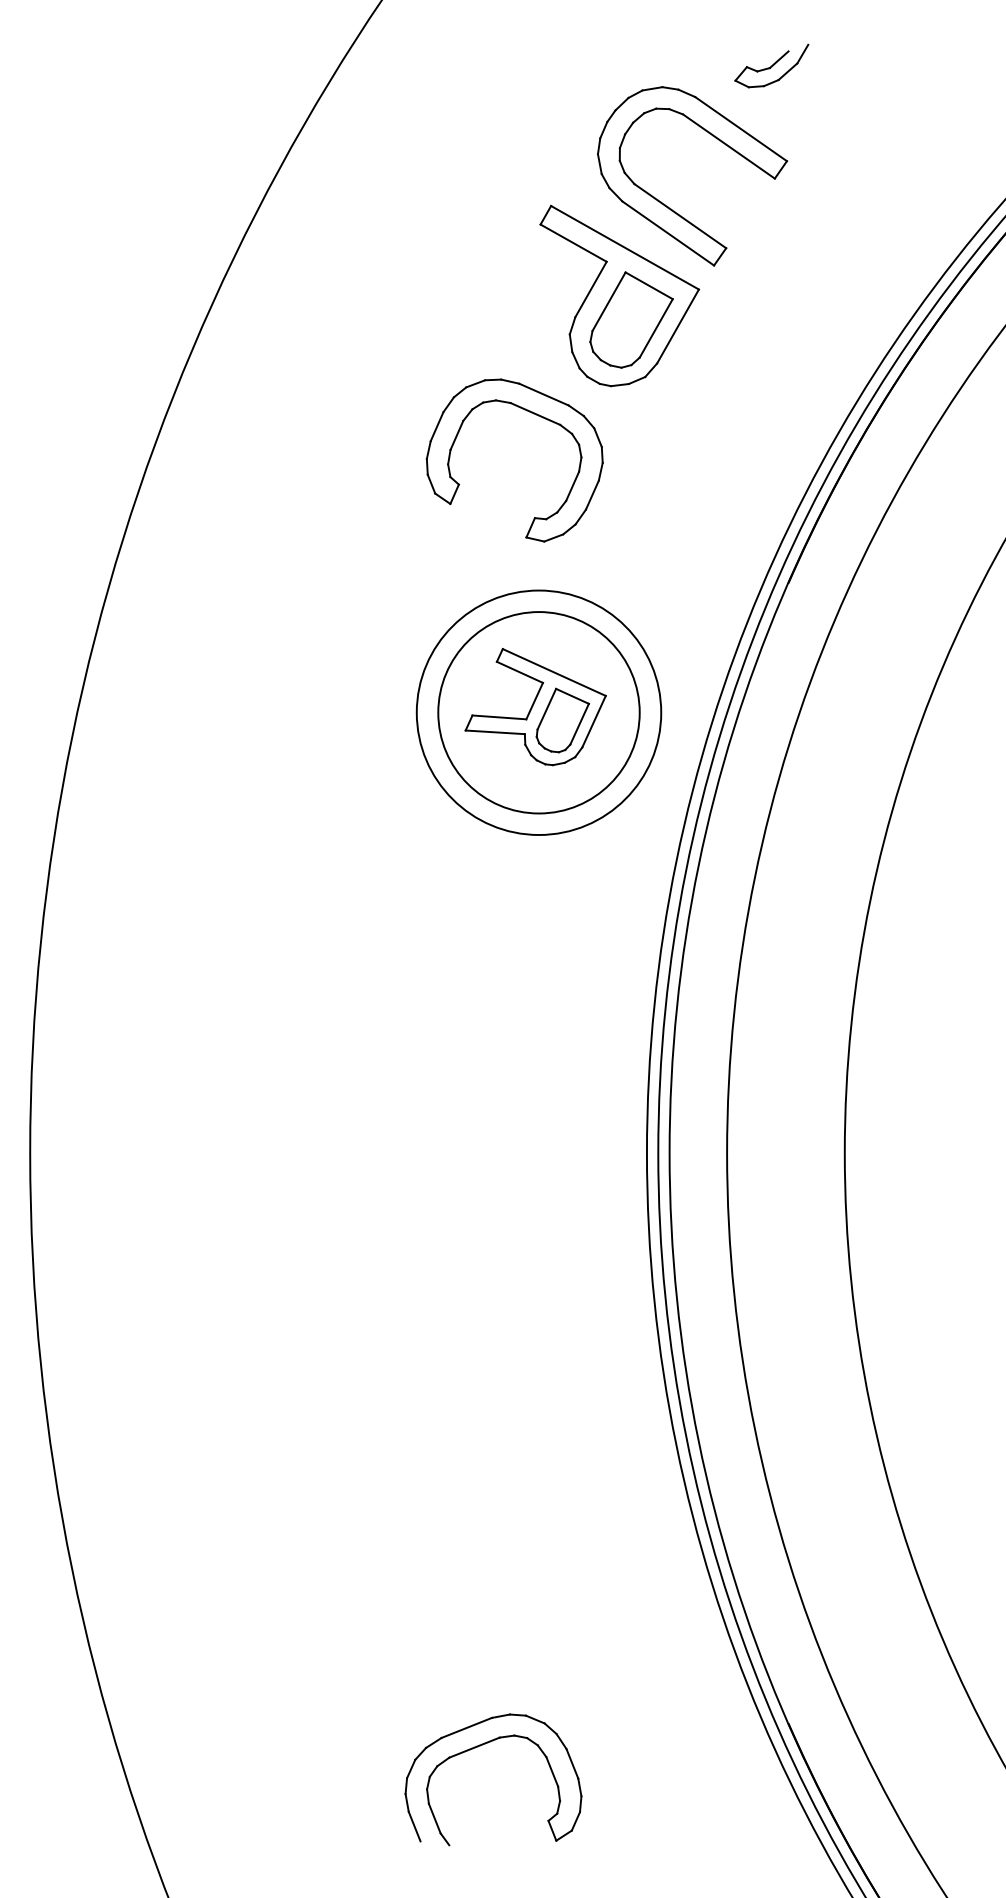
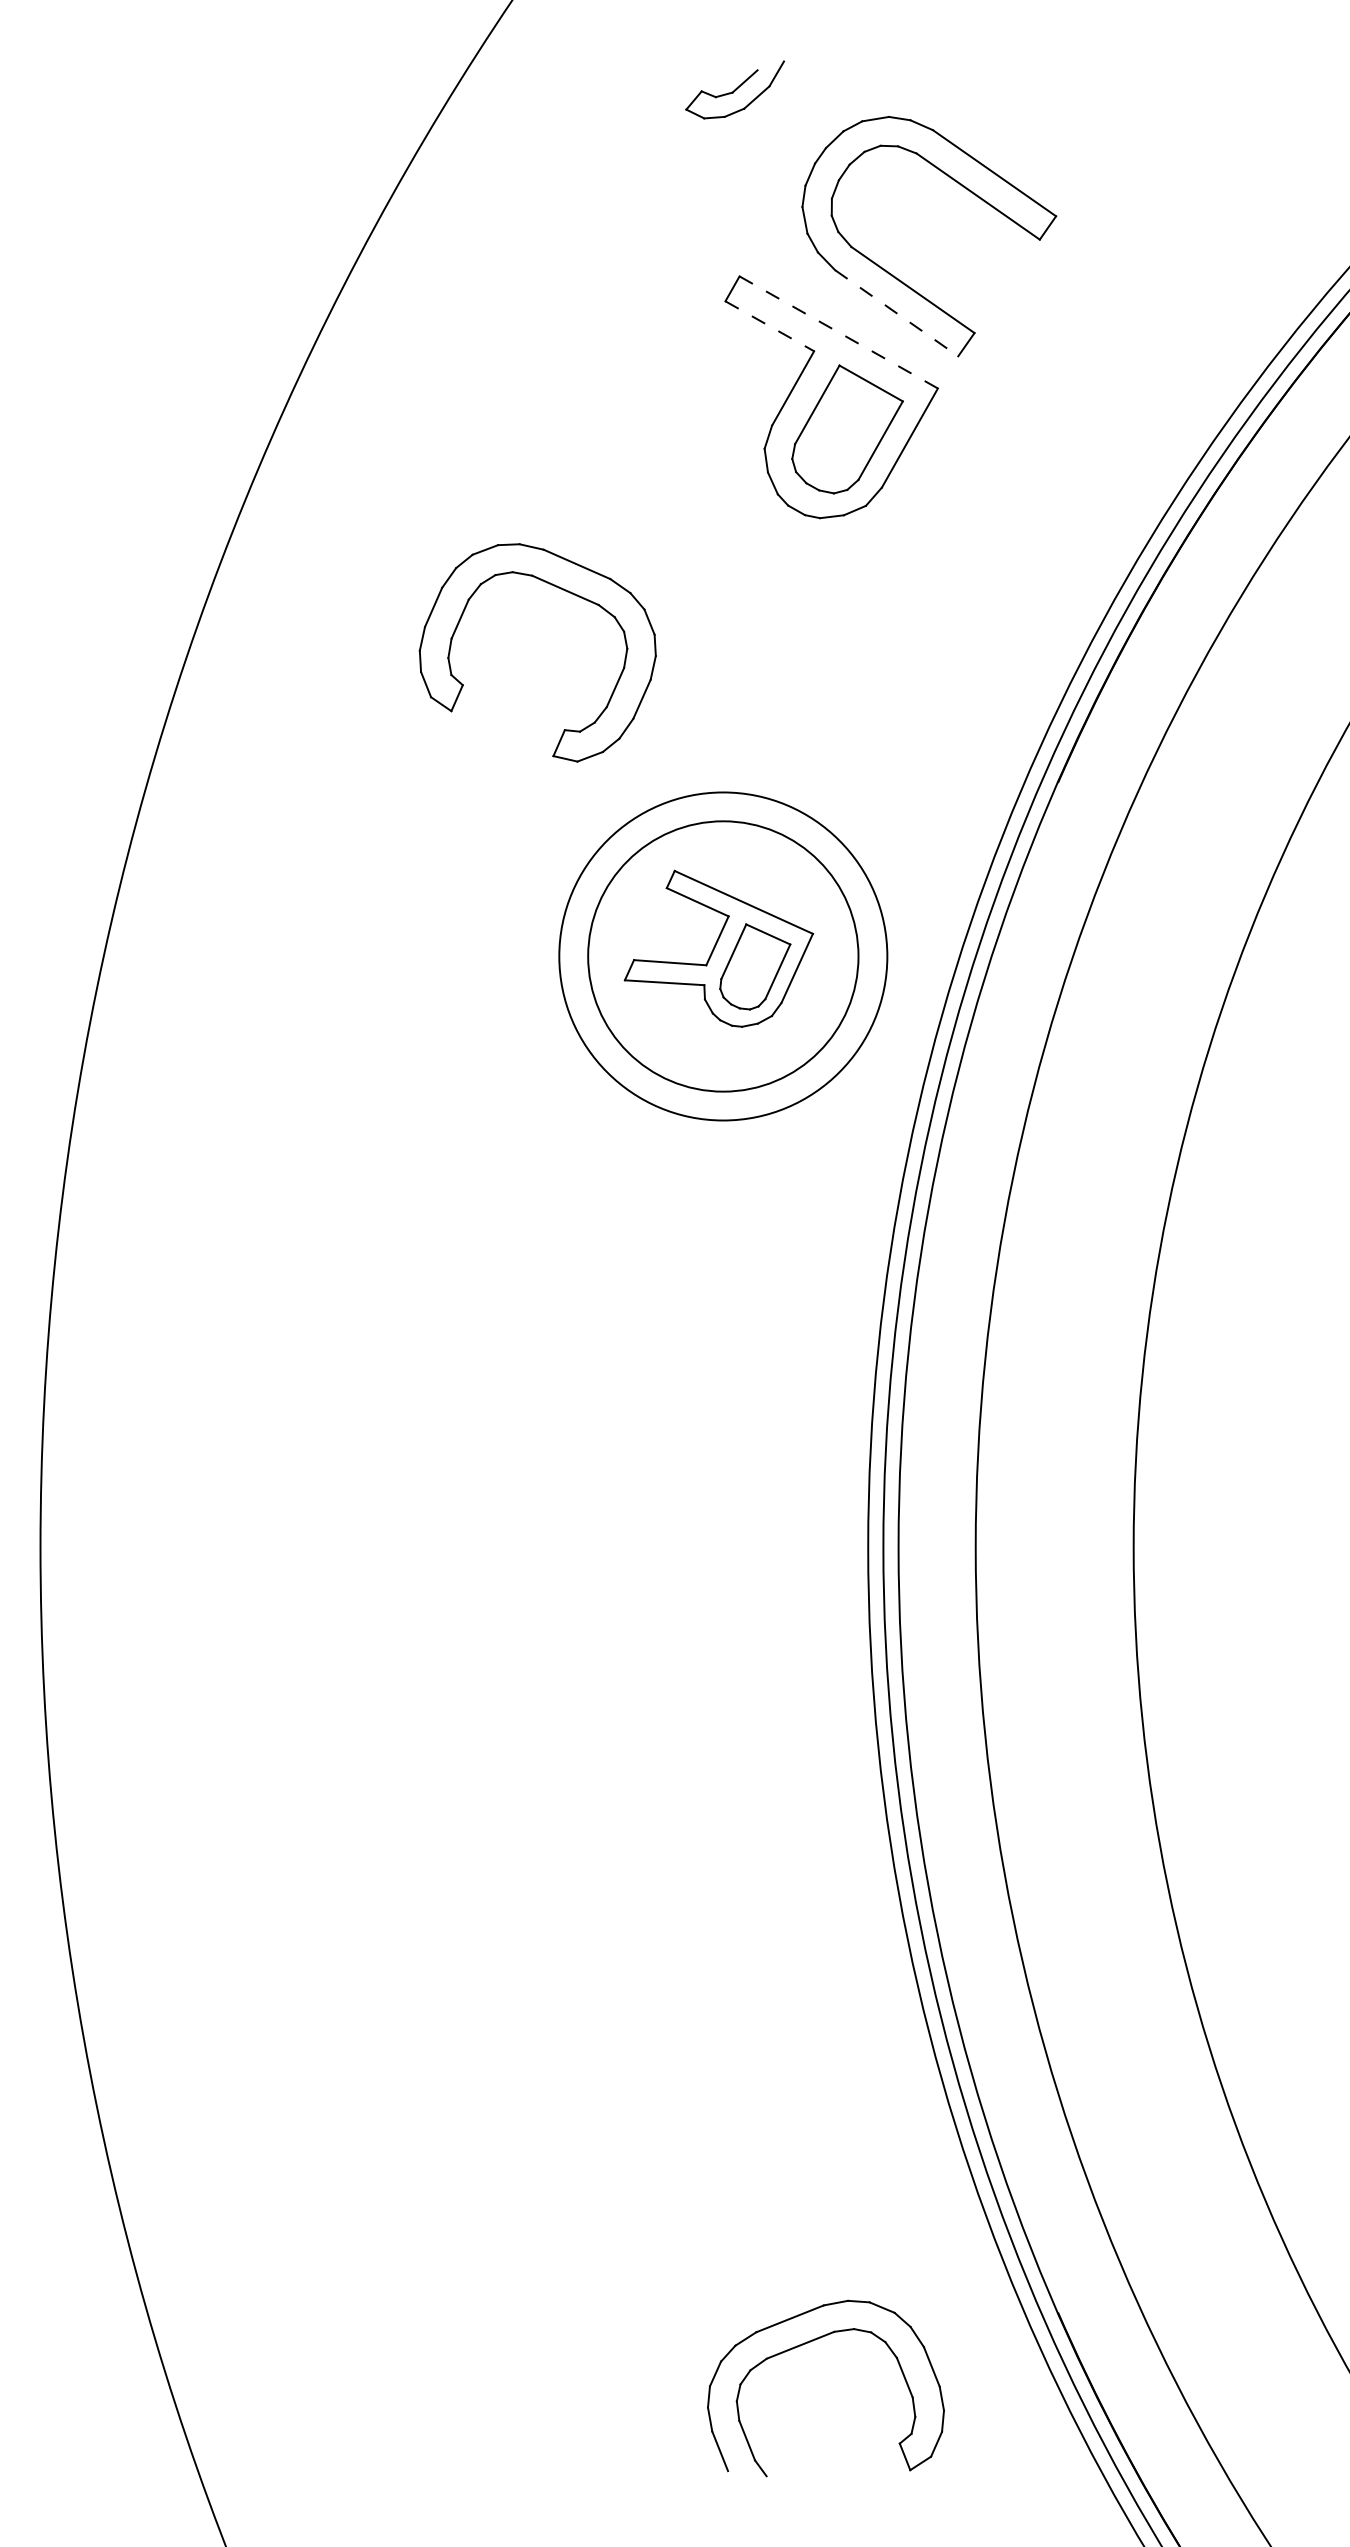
part: (771, 65) -> (734, 89), moved
line: (668, 233) -> (897, 313), solid -> dashed
line: (573, 243) -> (769, 326), solid -> dashed
line: (625, 247) -> (839, 332), solid -> dashed
part: (533, 414) -> (562, 591), moved
part: (478, 1747) -> (805, 2345), moved

